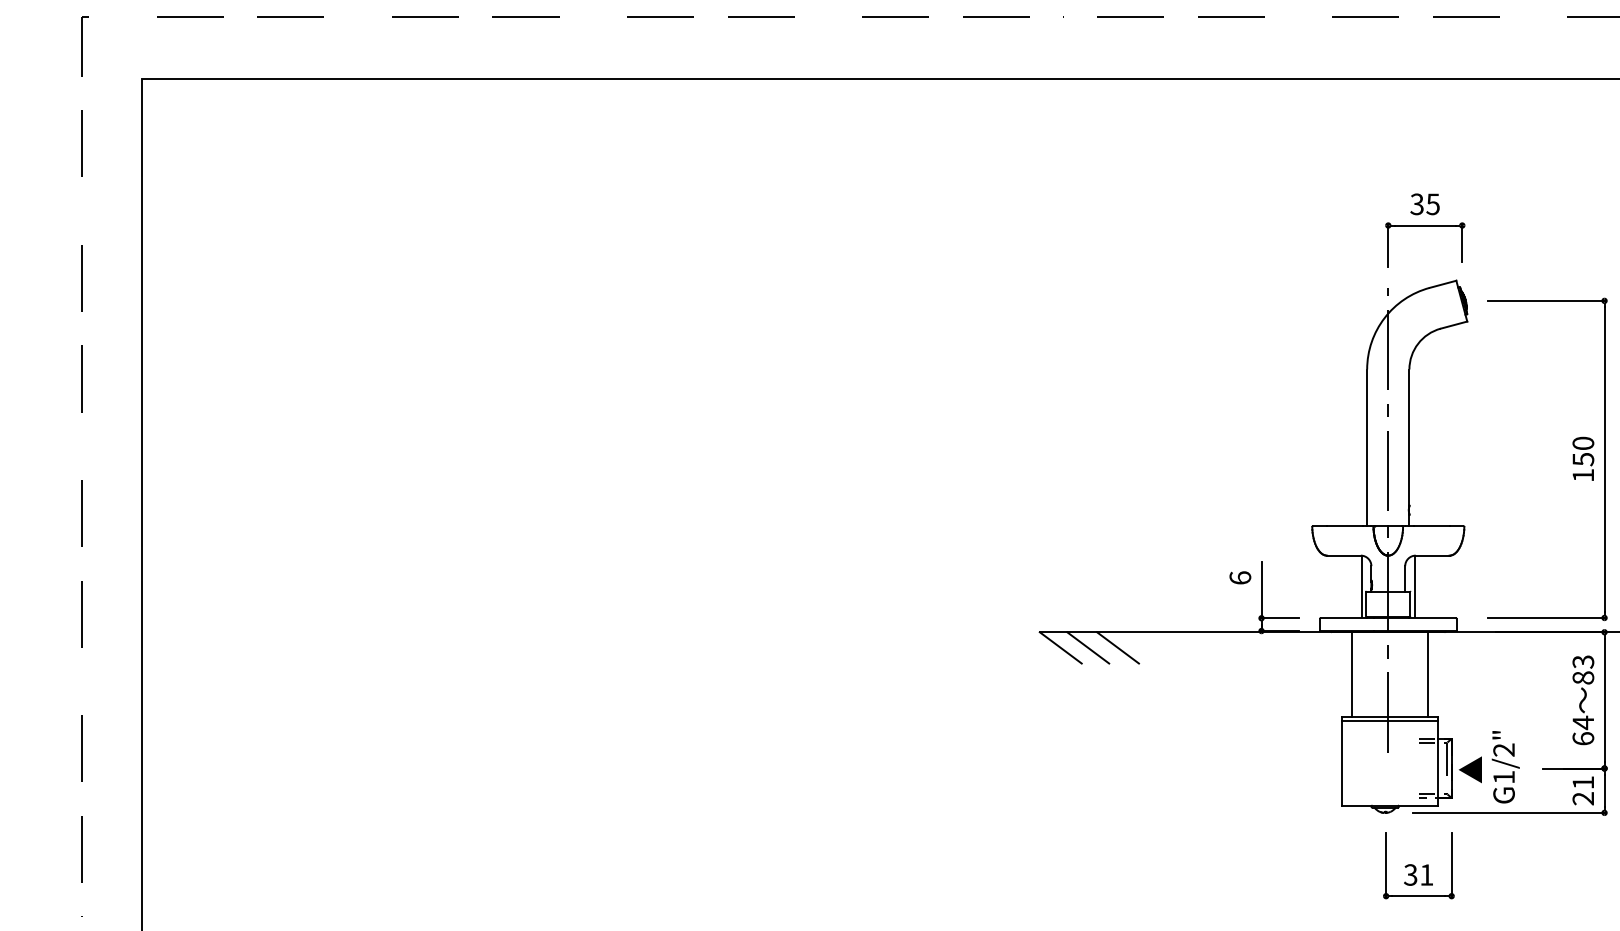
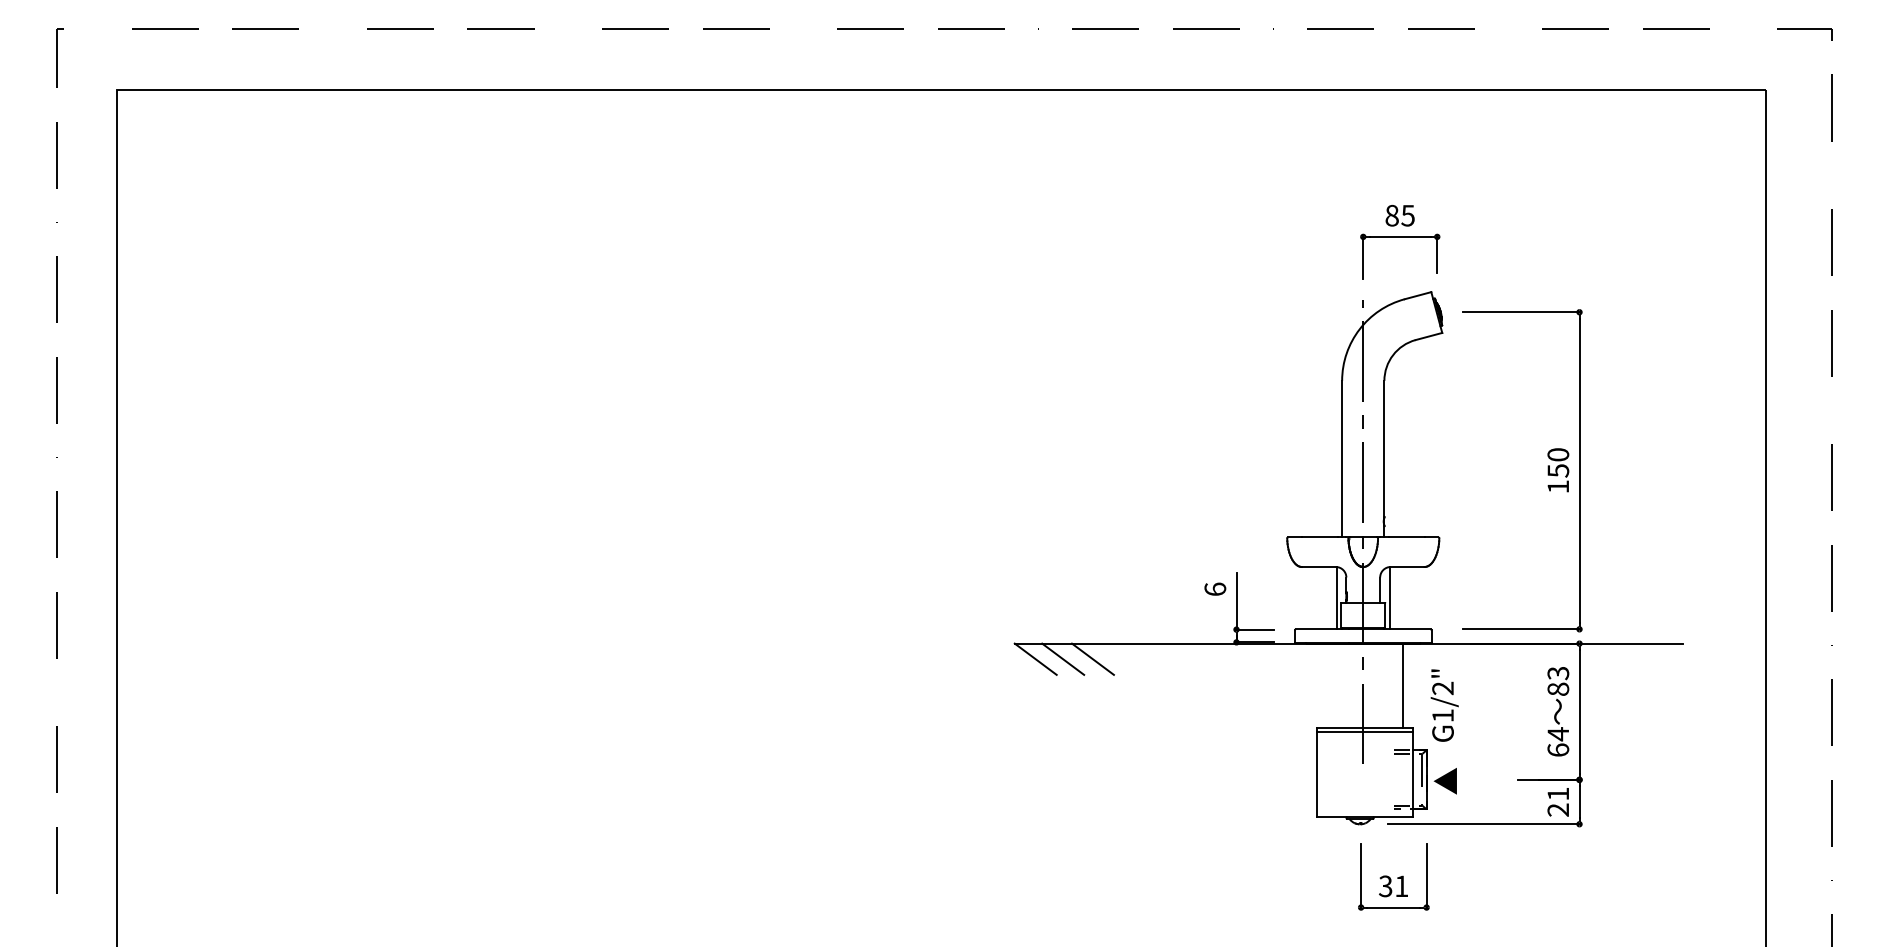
text: (1416, 204) -> (1391, 215), 35 -> 85
line: (1351, 674) -> (1326, 685), removed
text: (1505, 767) -> (1444, 705), moved

